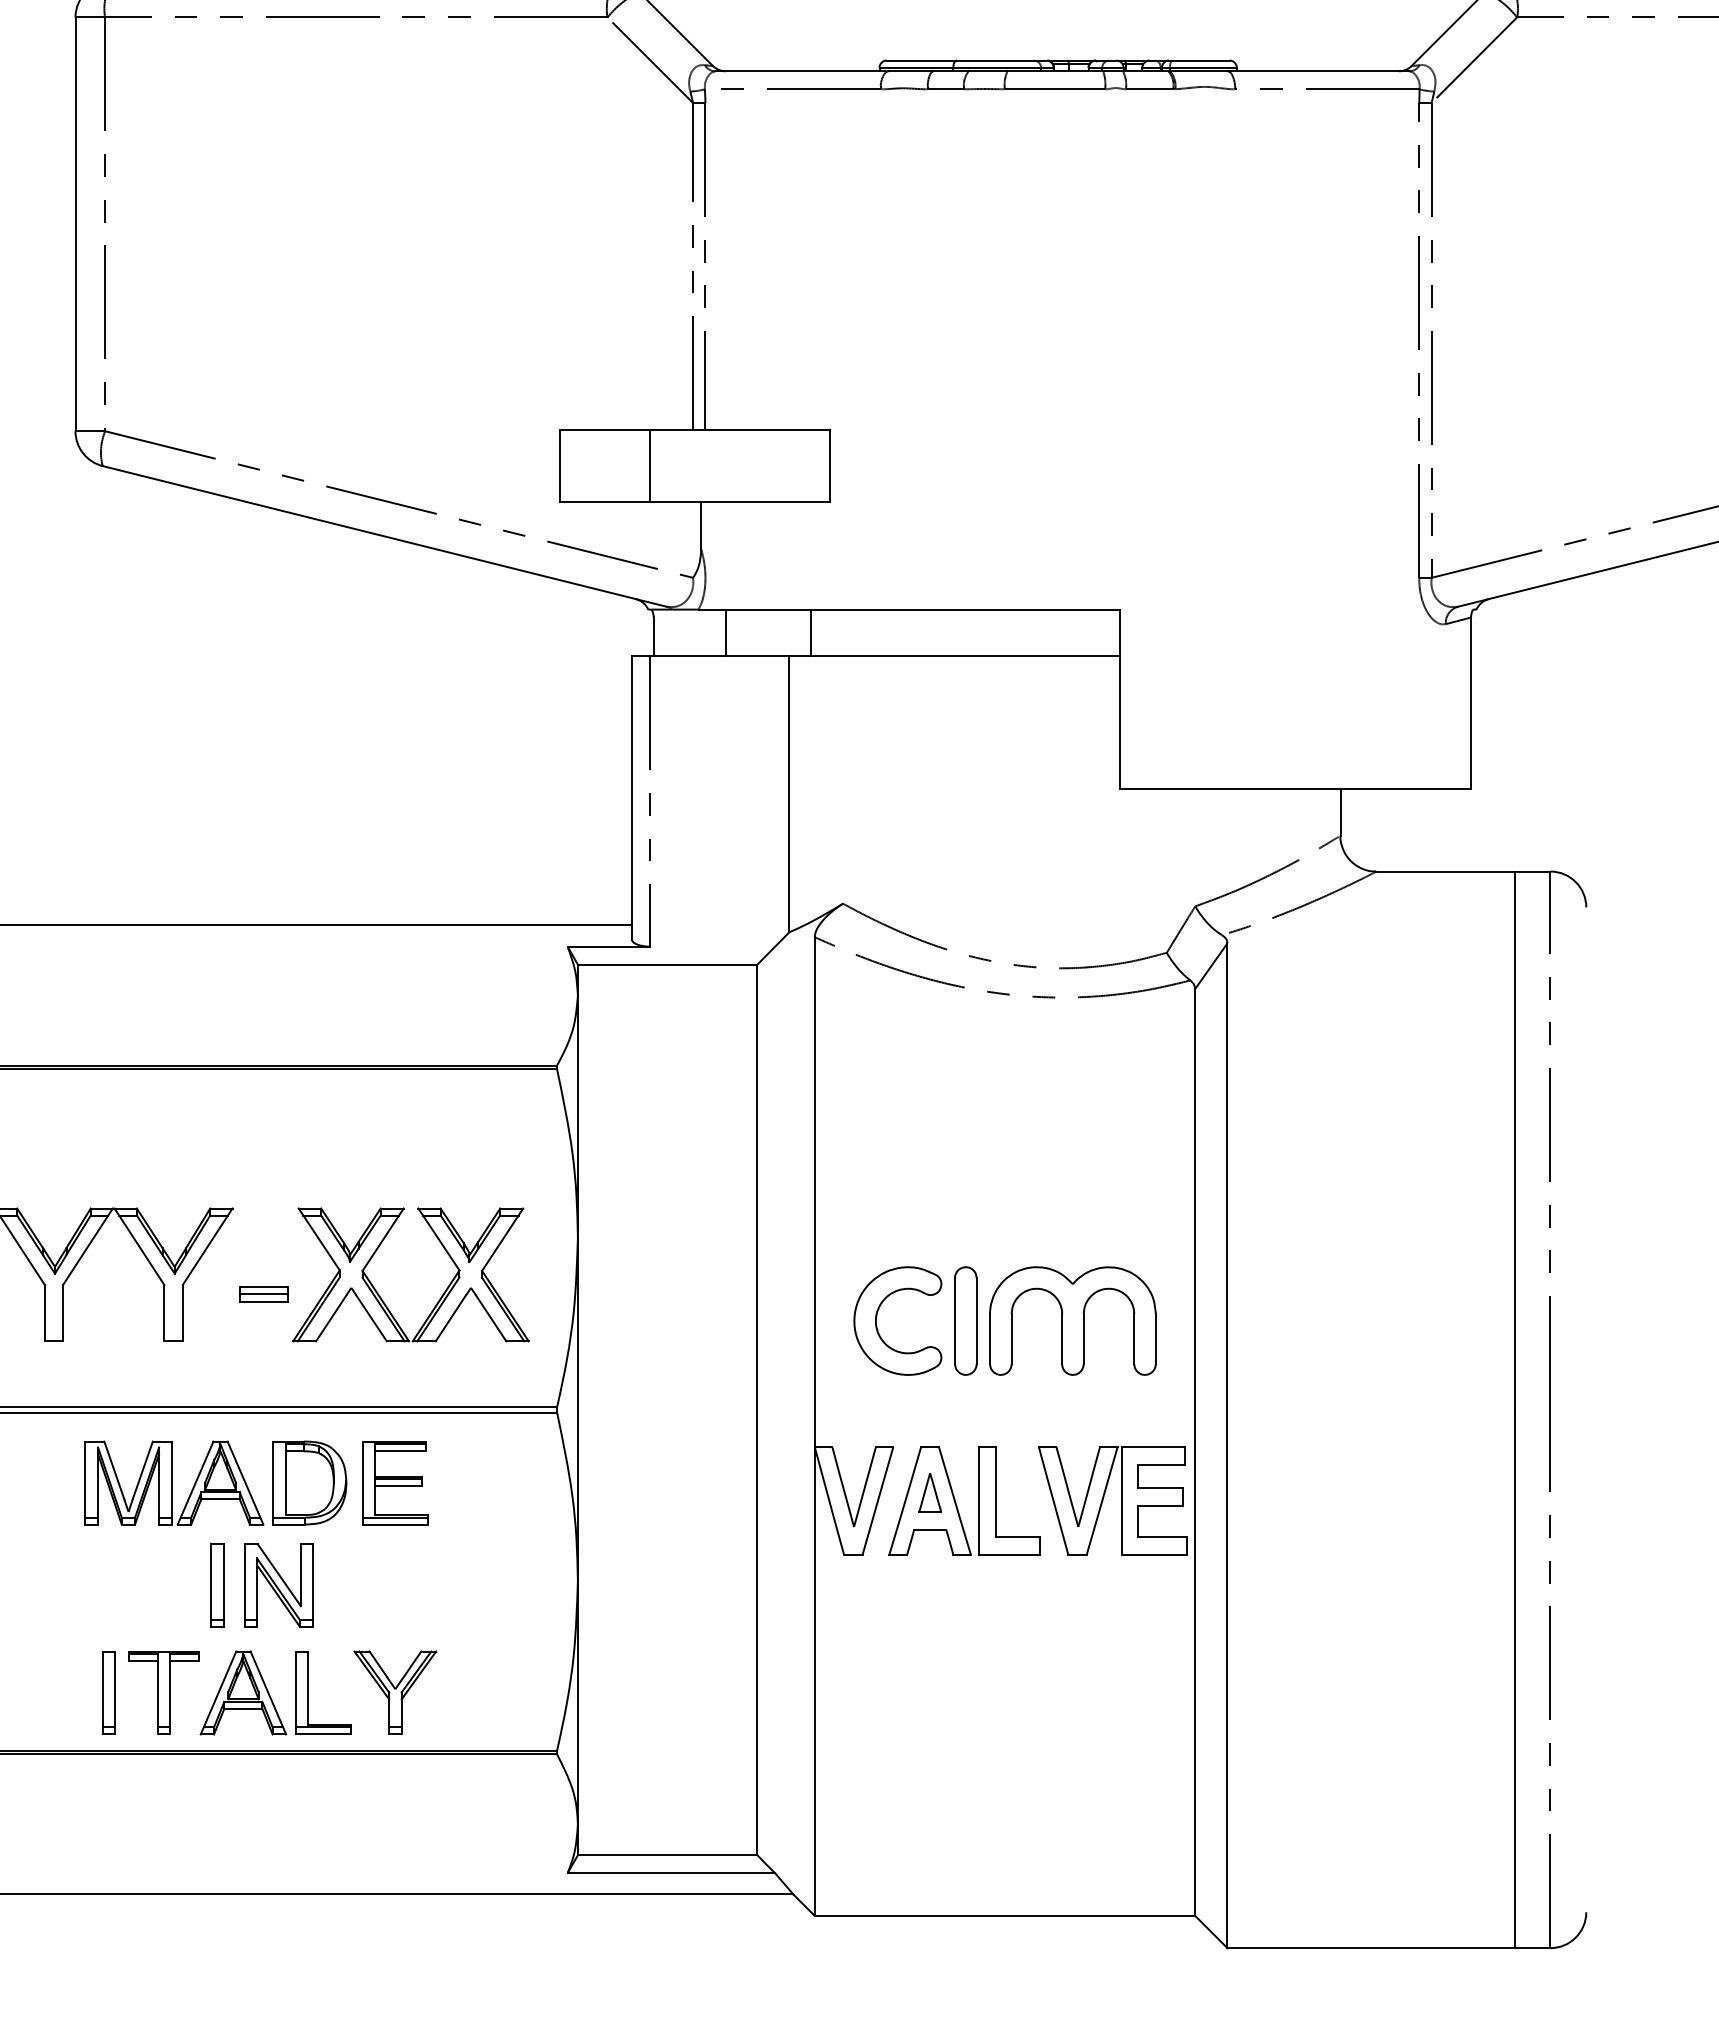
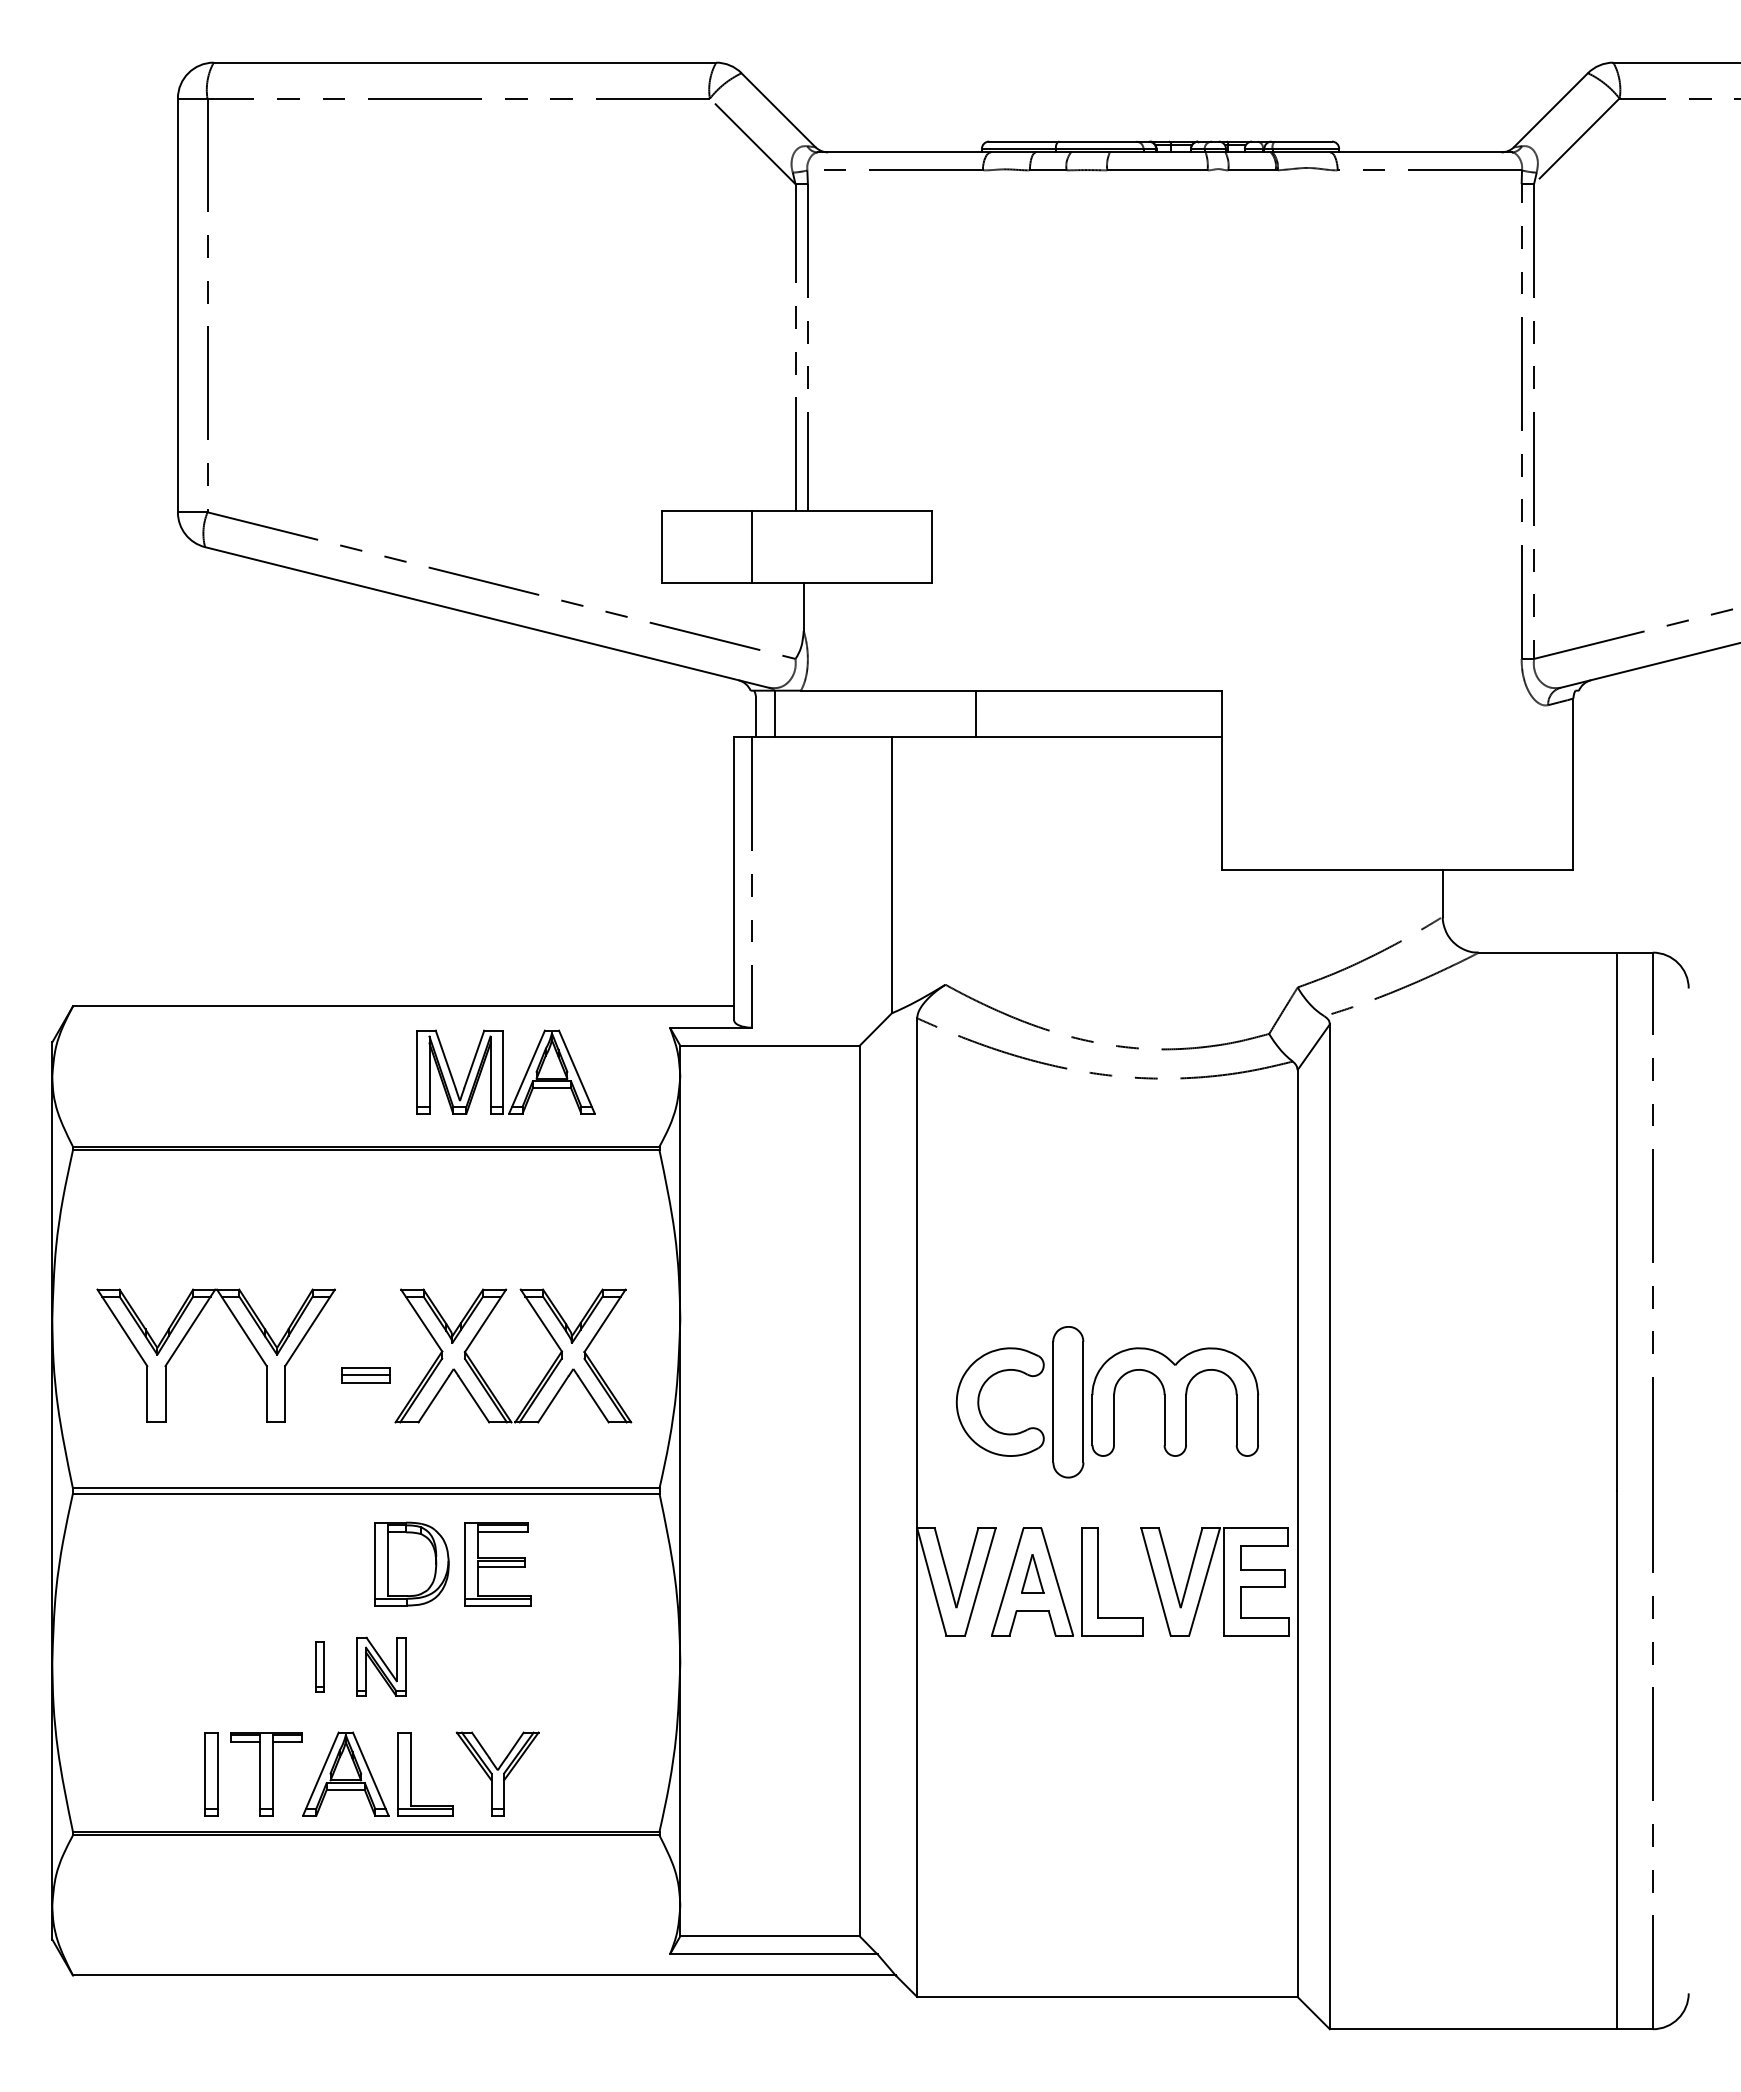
line: (726, 632) -> (774, 713), moved
line: (811, 632) -> (975, 713), moved
part: (965, 1320) -> (1067, 1401), size x1.4
part: (174, 1482) -> (505, 1071), moved
part: (217, 1585) -> (319, 1666), size x0.6
part: (279, 1585) -> (381, 1666), size x0.7

